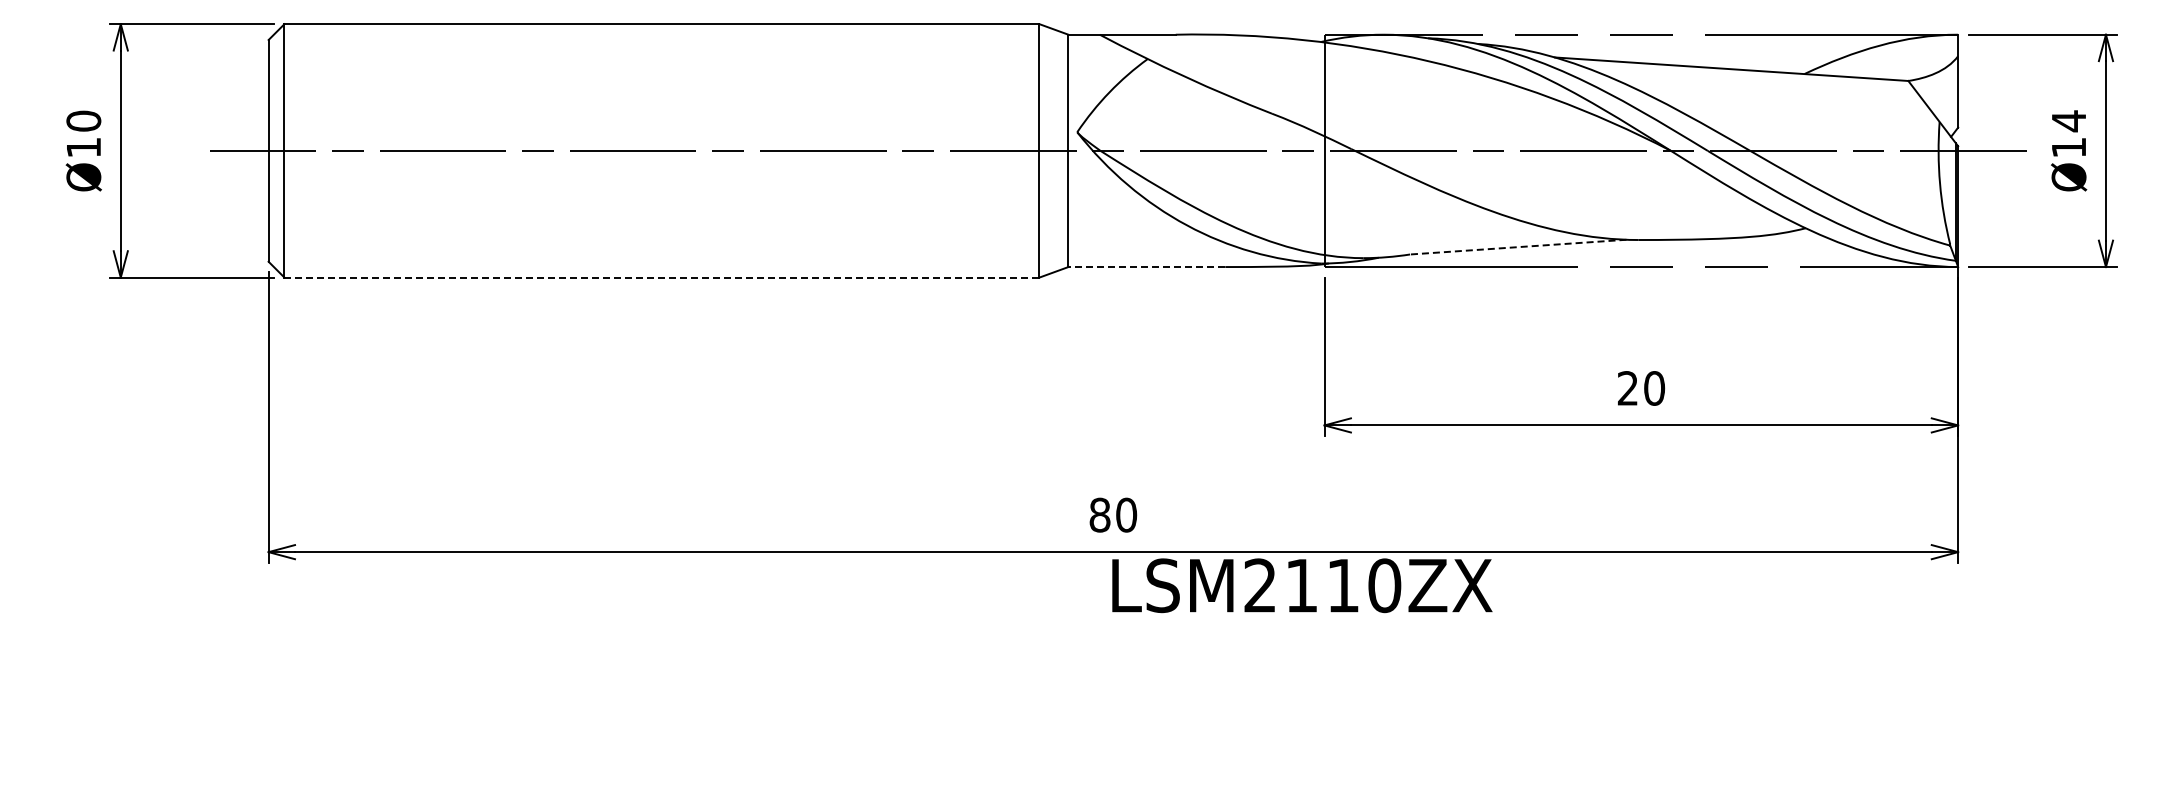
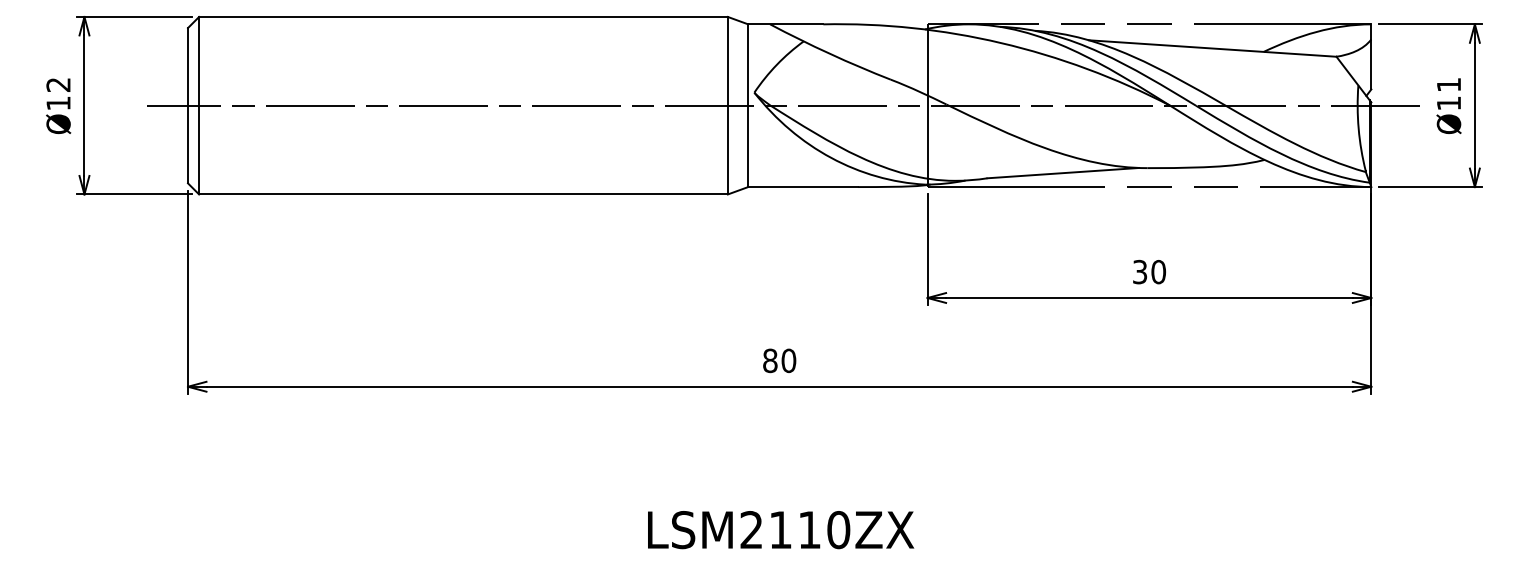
text: (83, 120) -> (58, 84), Ø10 -> Ø12
text: (2068, 121) -> (1448, 85), Ø14 -> Ø11
line: (1517, 247) -> (1062, 173), dashed -> solid
line: (1146, 267) -> (802, 187), dashed -> solid
line: (661, 277) -> (463, 194), dashed -> solid
text: (1627, 388) -> (1139, 272), 20 -> 30
text: (1302, 585) -> (781, 529), moved

